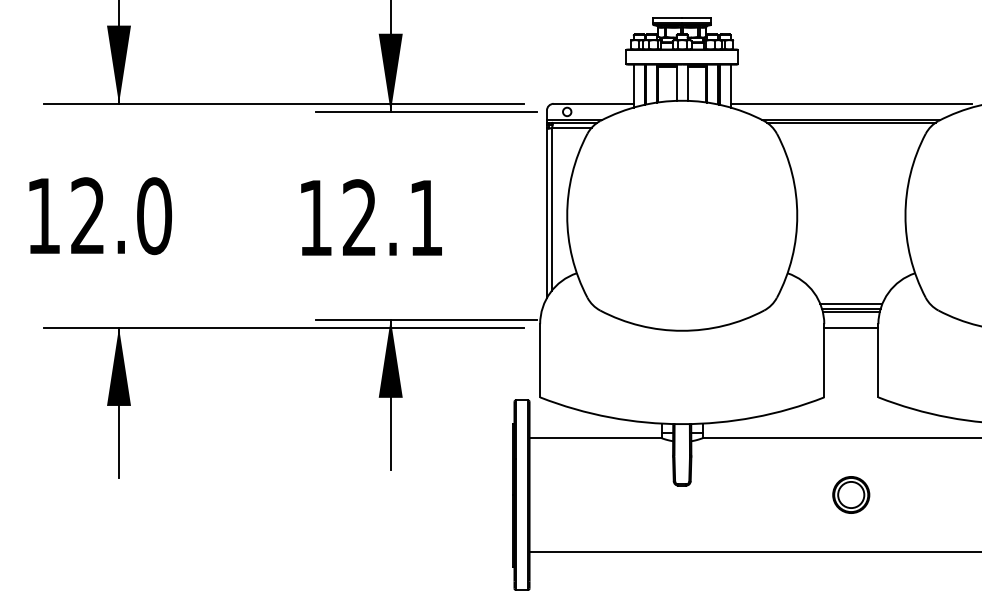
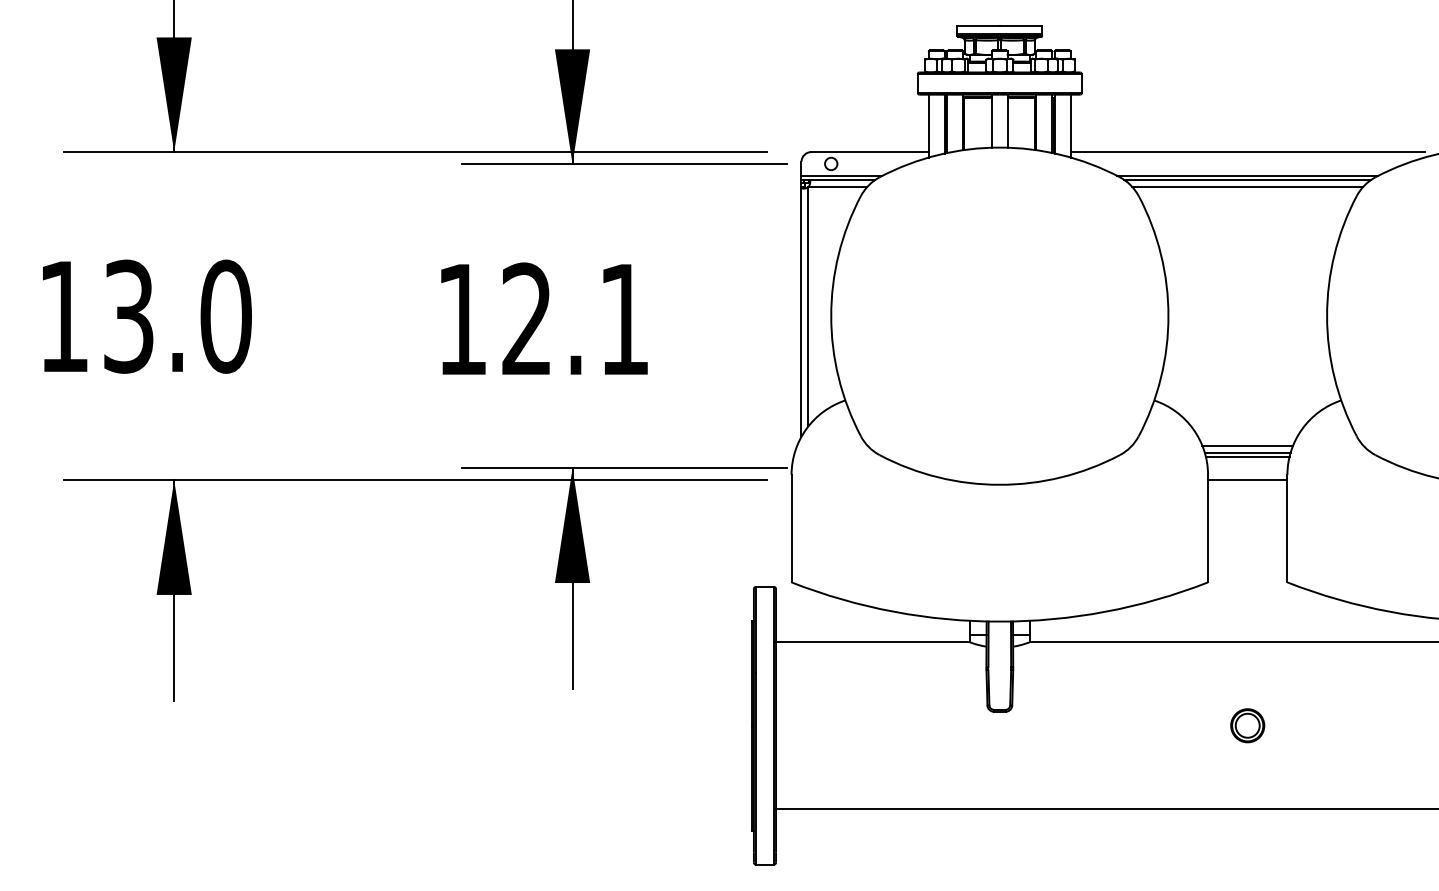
line: (851, 127) -> (1247, 186), added
text: (87, 216) -> (128, 317), 12.0 -> 13.0
part: (851, 495) -> (1247, 726), size x0.62

